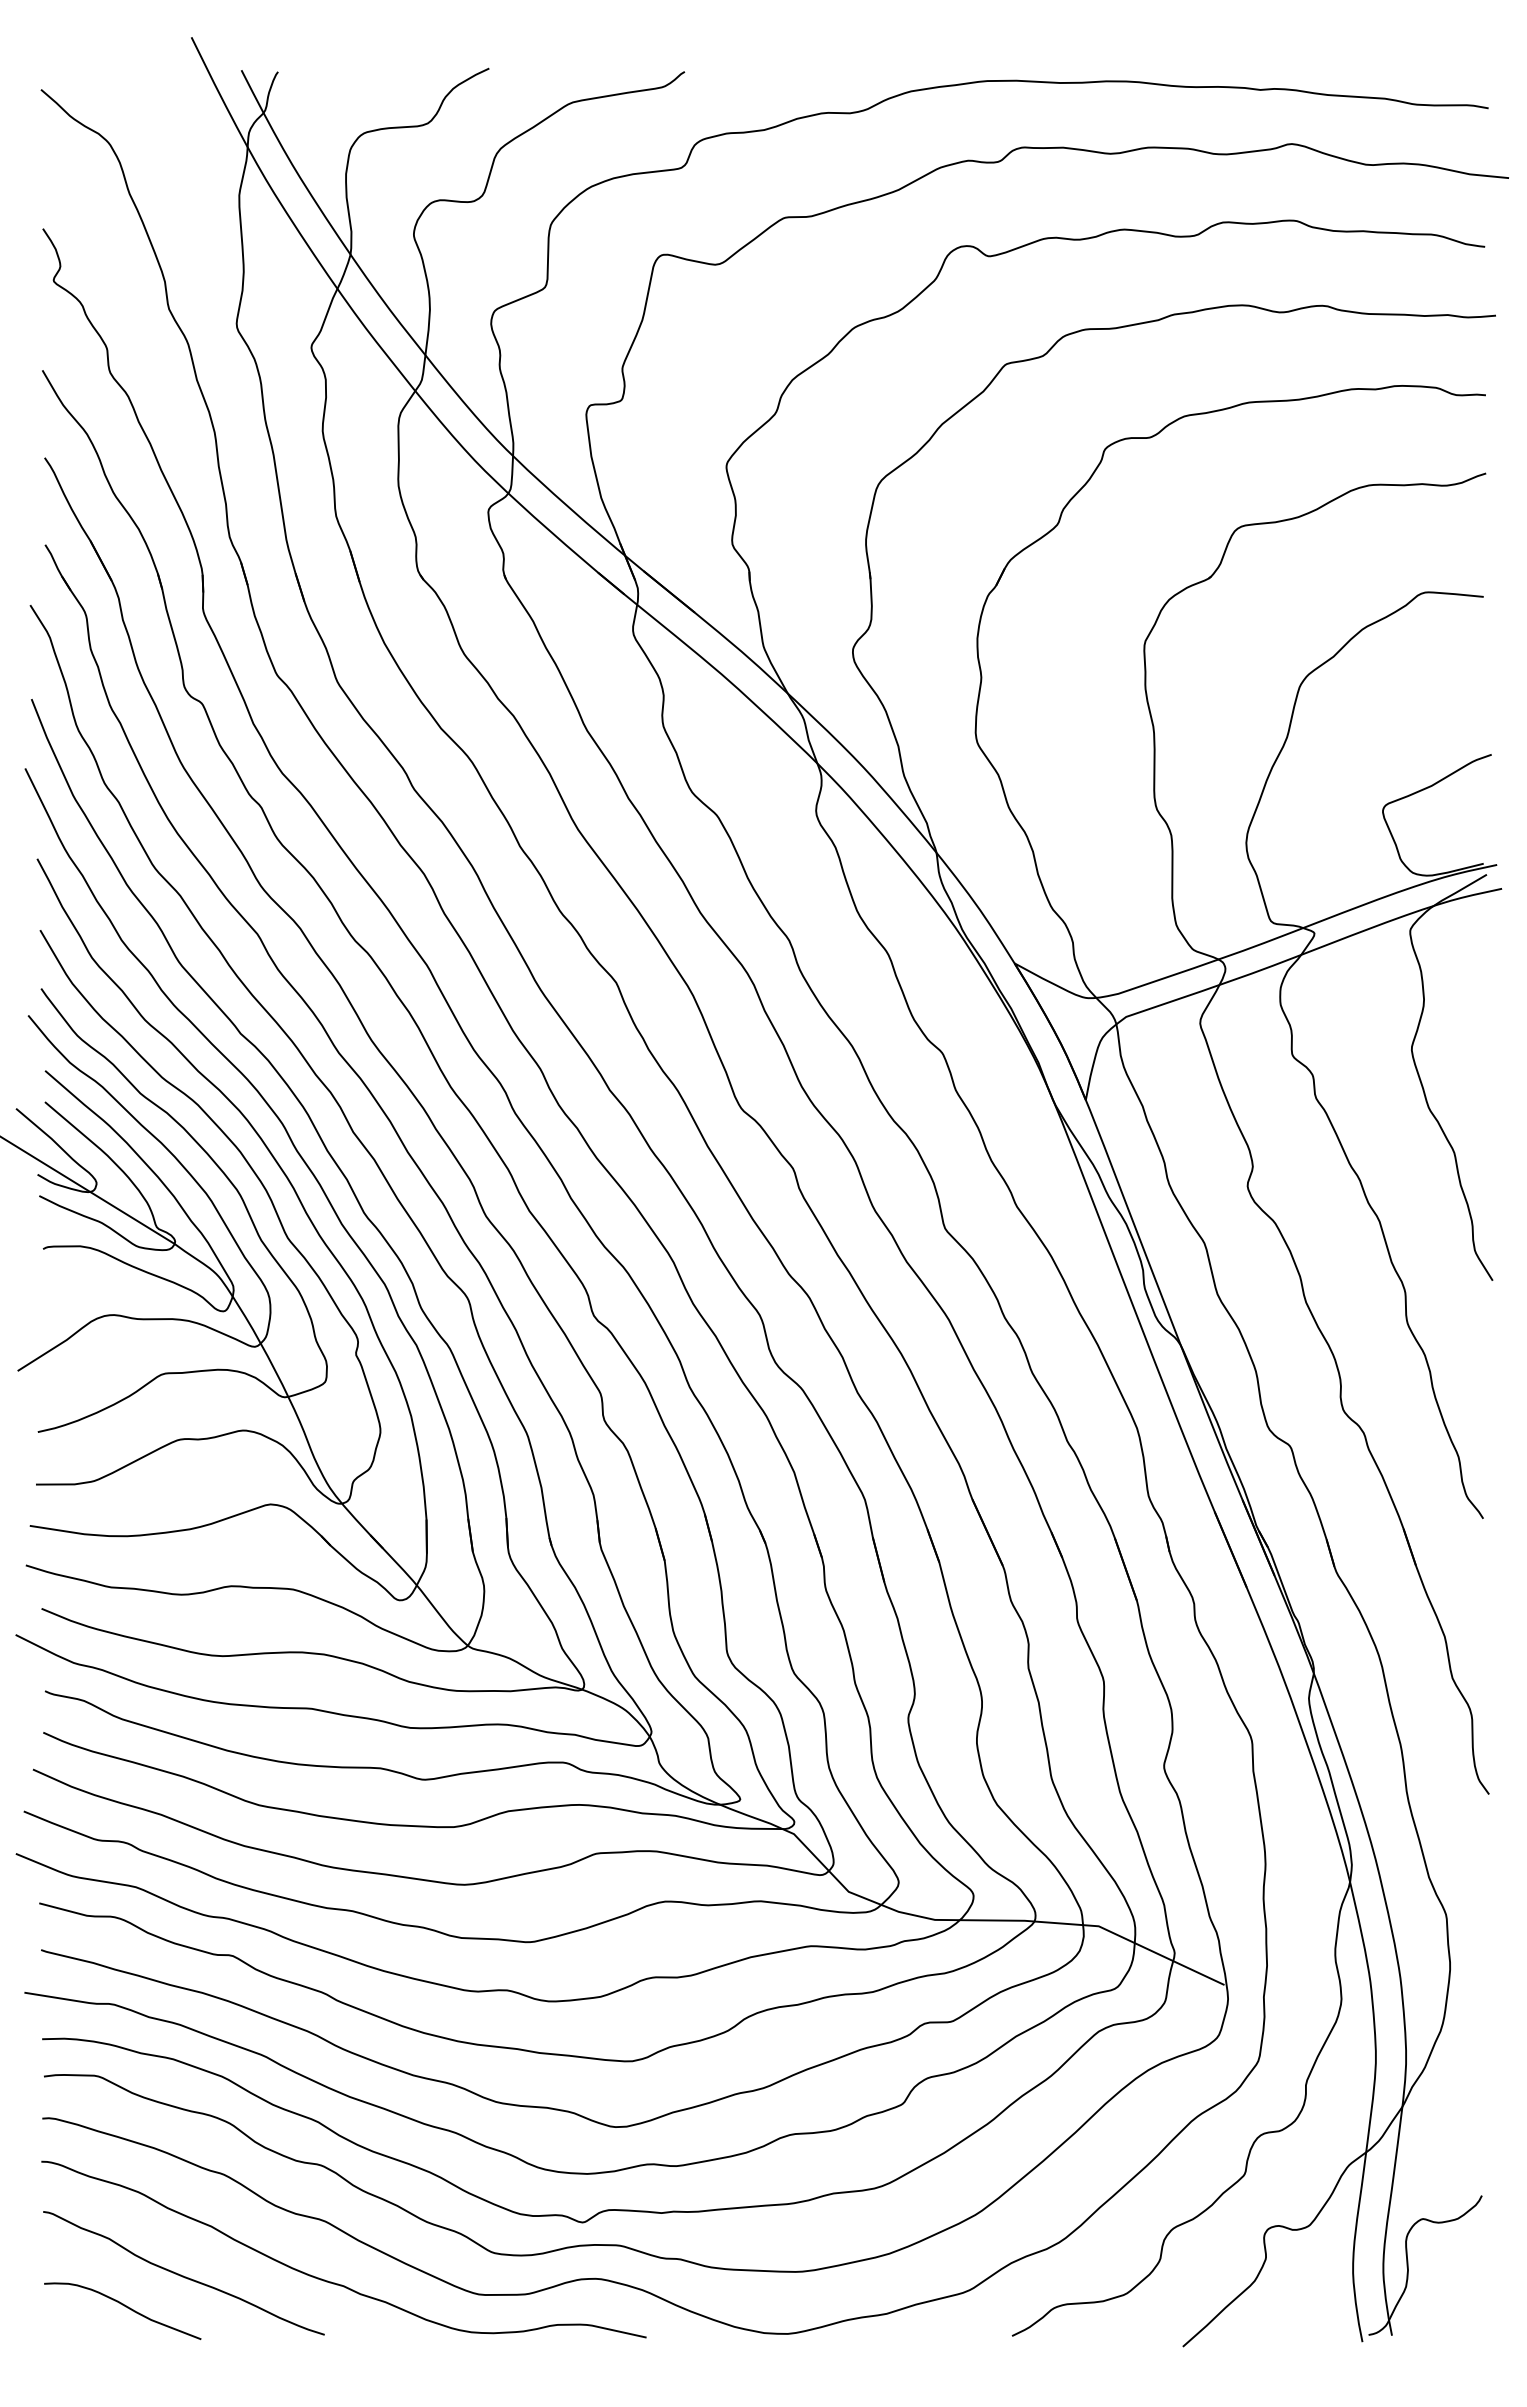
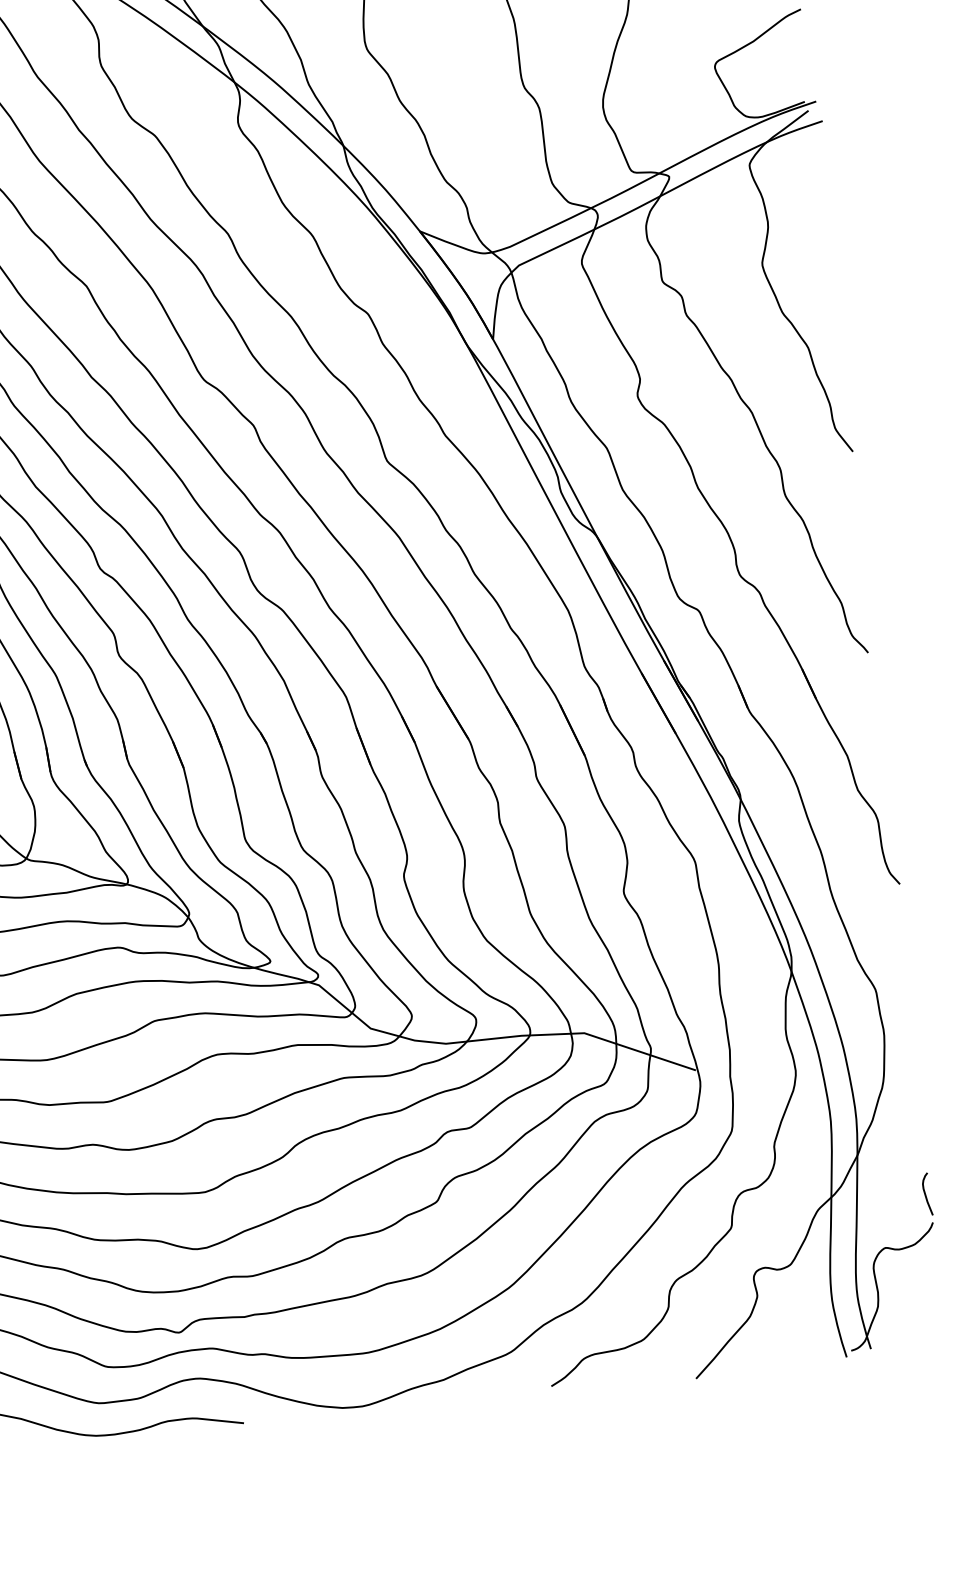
curve: (1477, 2161) -> (925, 1194), added

